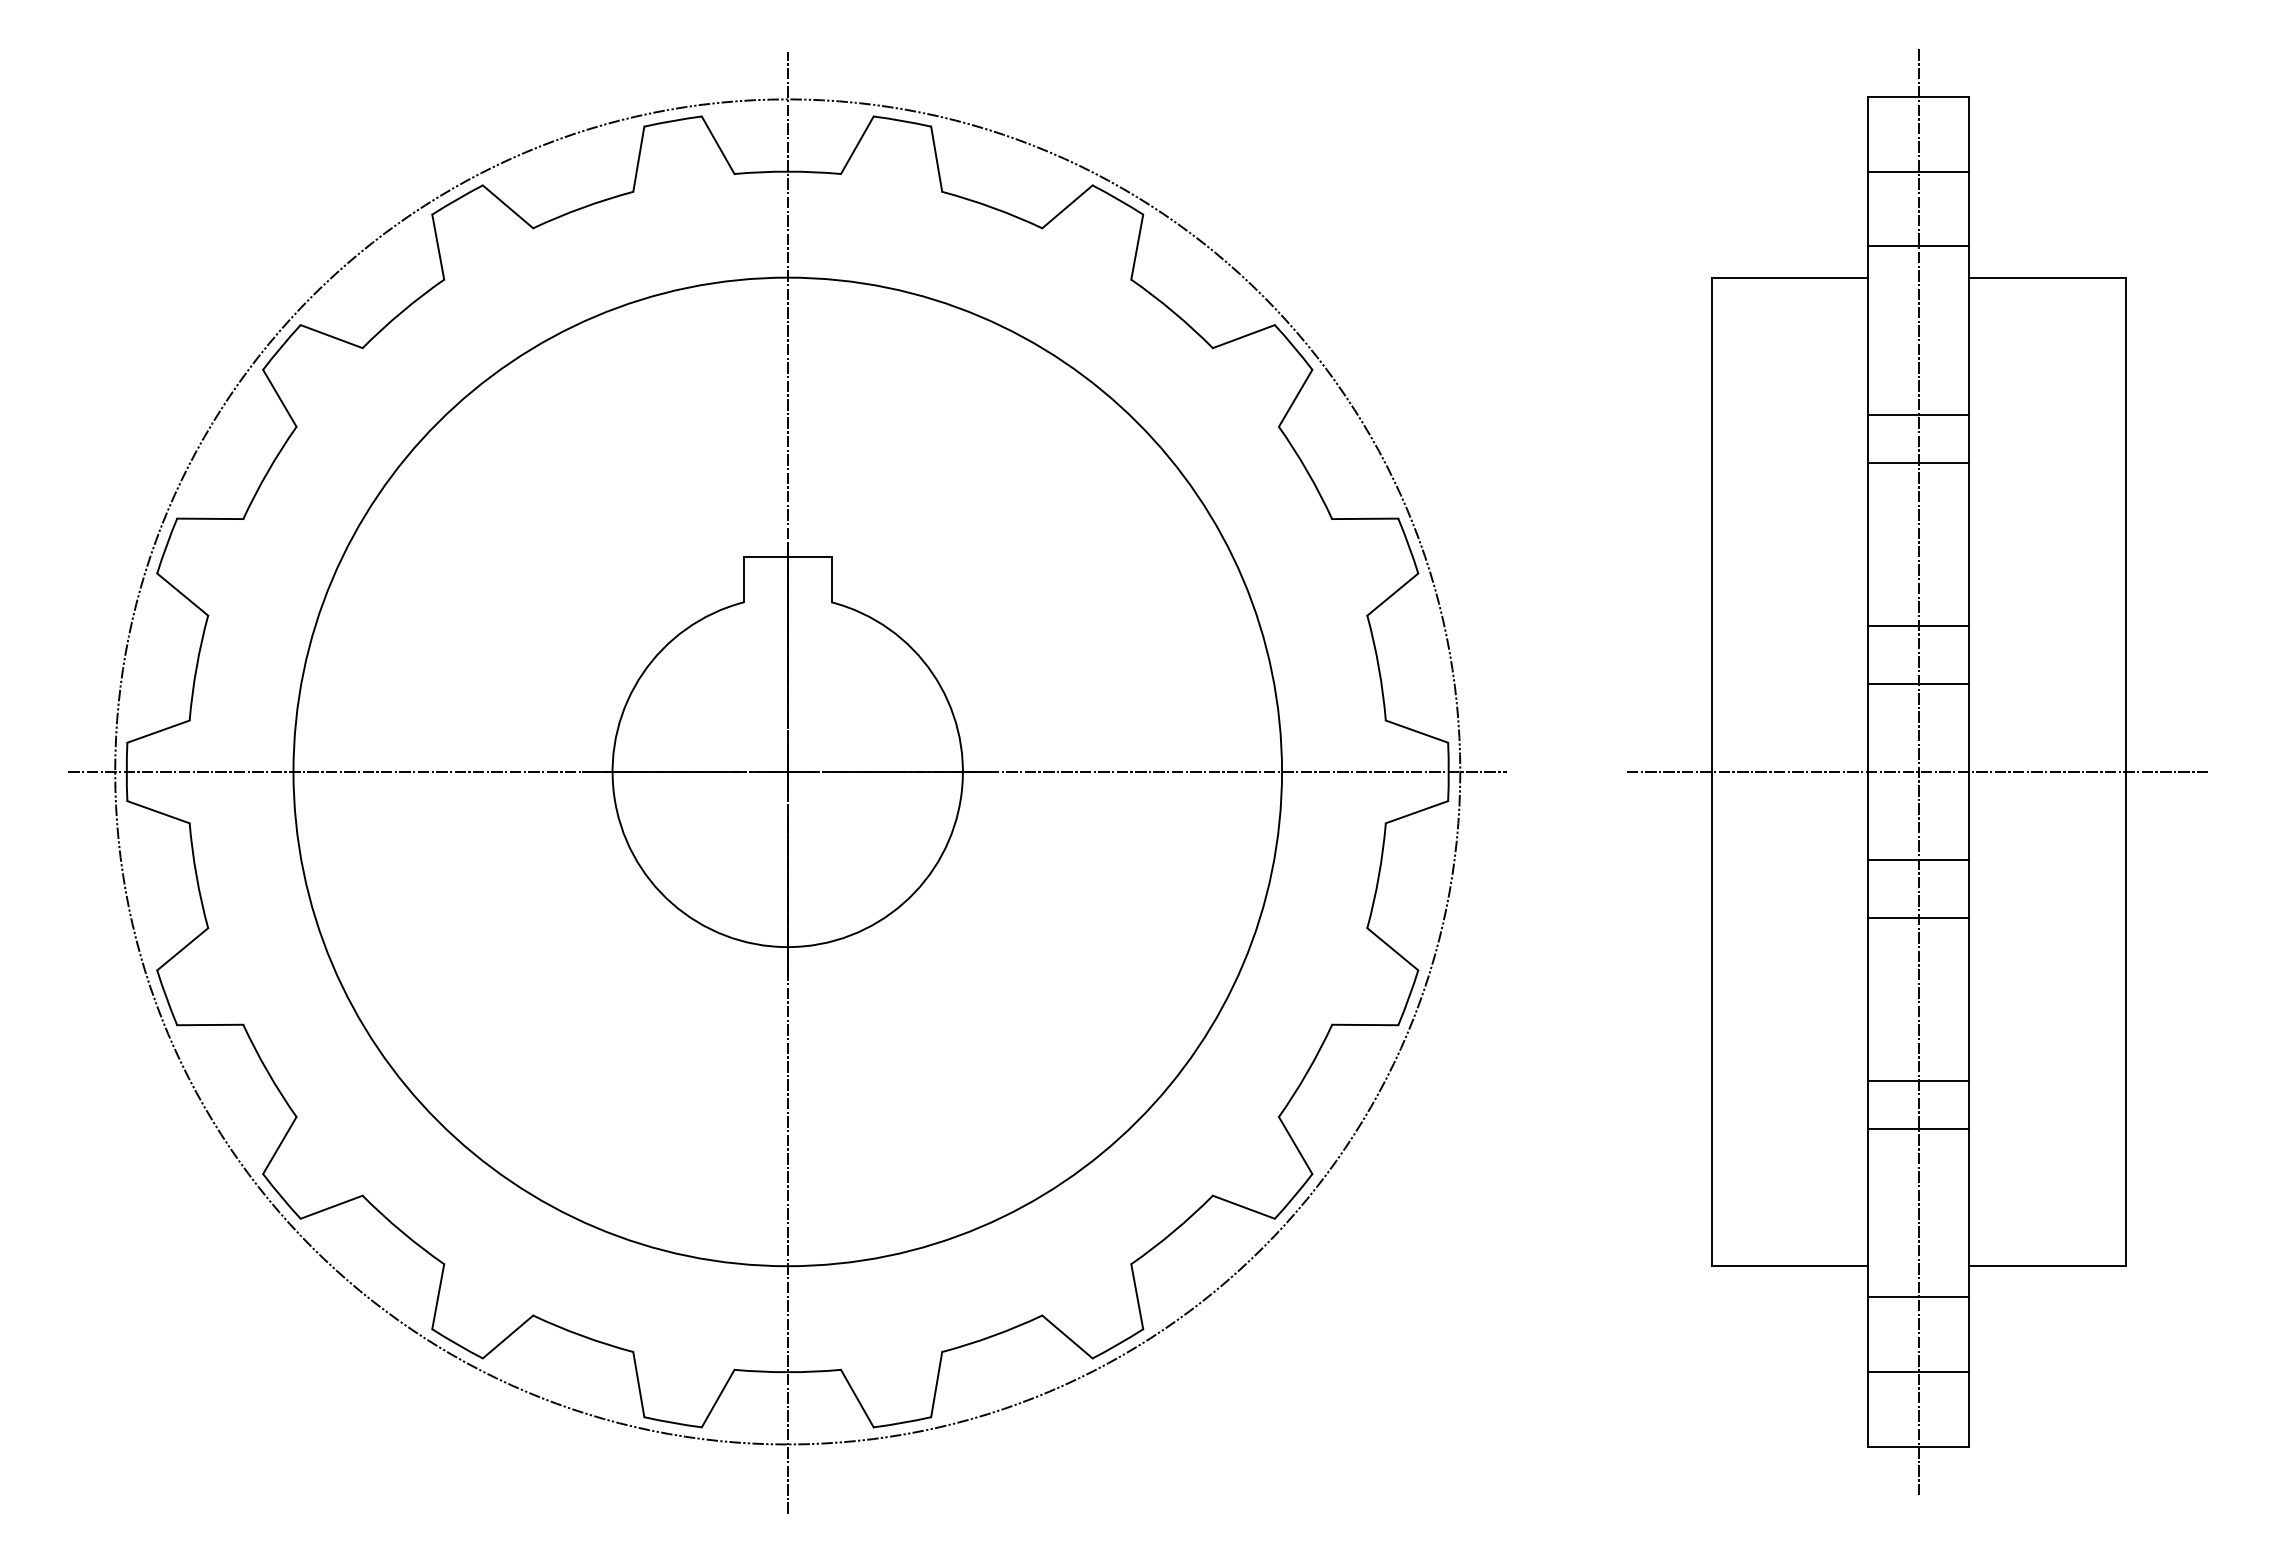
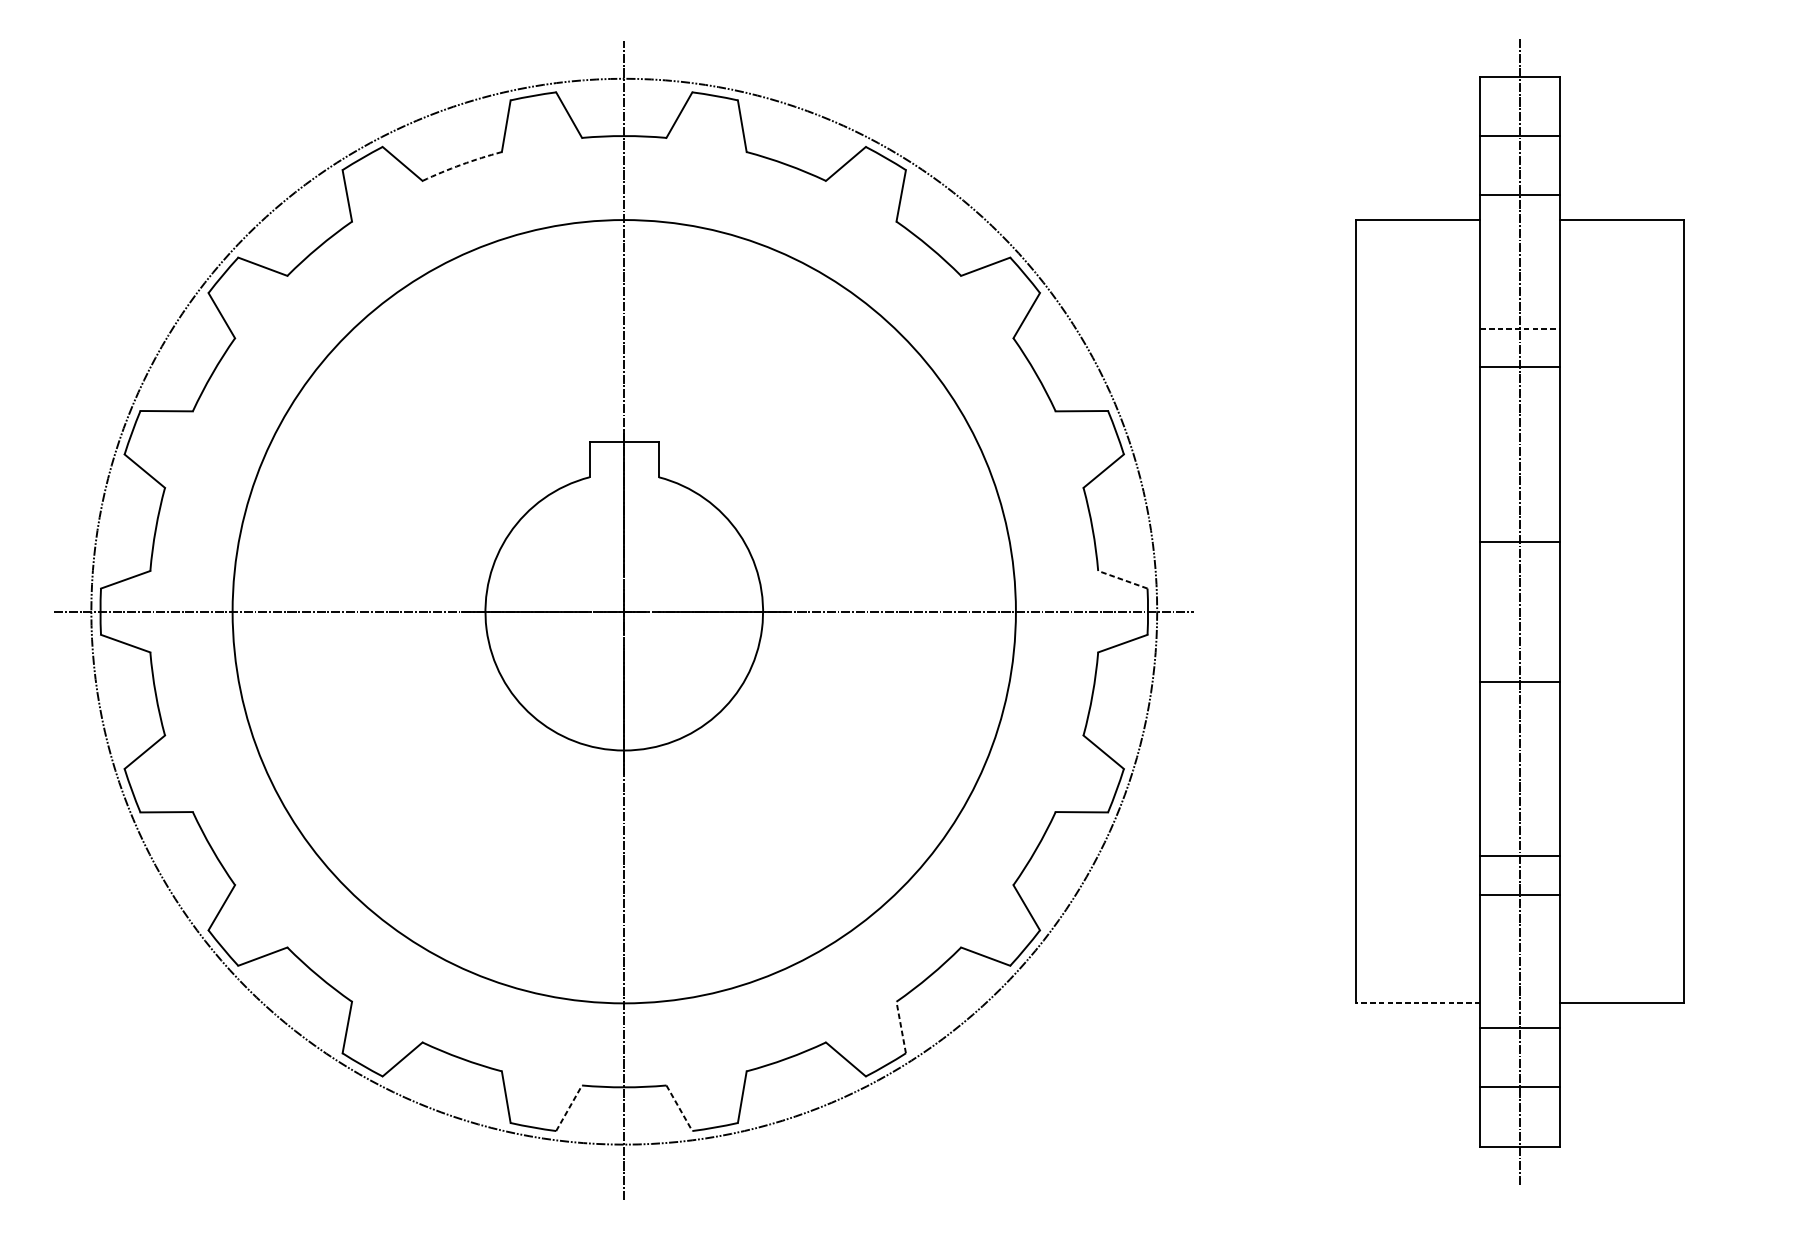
arc: (582, 207) -> (461, 164), solid -> dashed
line: (1918, 414) -> (1520, 328), solid -> dashed
line: (1918, 626) -> (1520, 496), removed
line: (1416, 731) -> (1122, 579), solid -> dashed
line: (1918, 771) -> (1520, 611), removed
line: (1918, 917) -> (1520, 727), removed
line: (1789, 1266) -> (1418, 1003), solid -> dashed
line: (1137, 1296) -> (901, 1027), solid -> dashed
line: (718, 1398) -> (569, 1108), solid -> dashed
line: (857, 1399) -> (679, 1108), solid -> dashed

